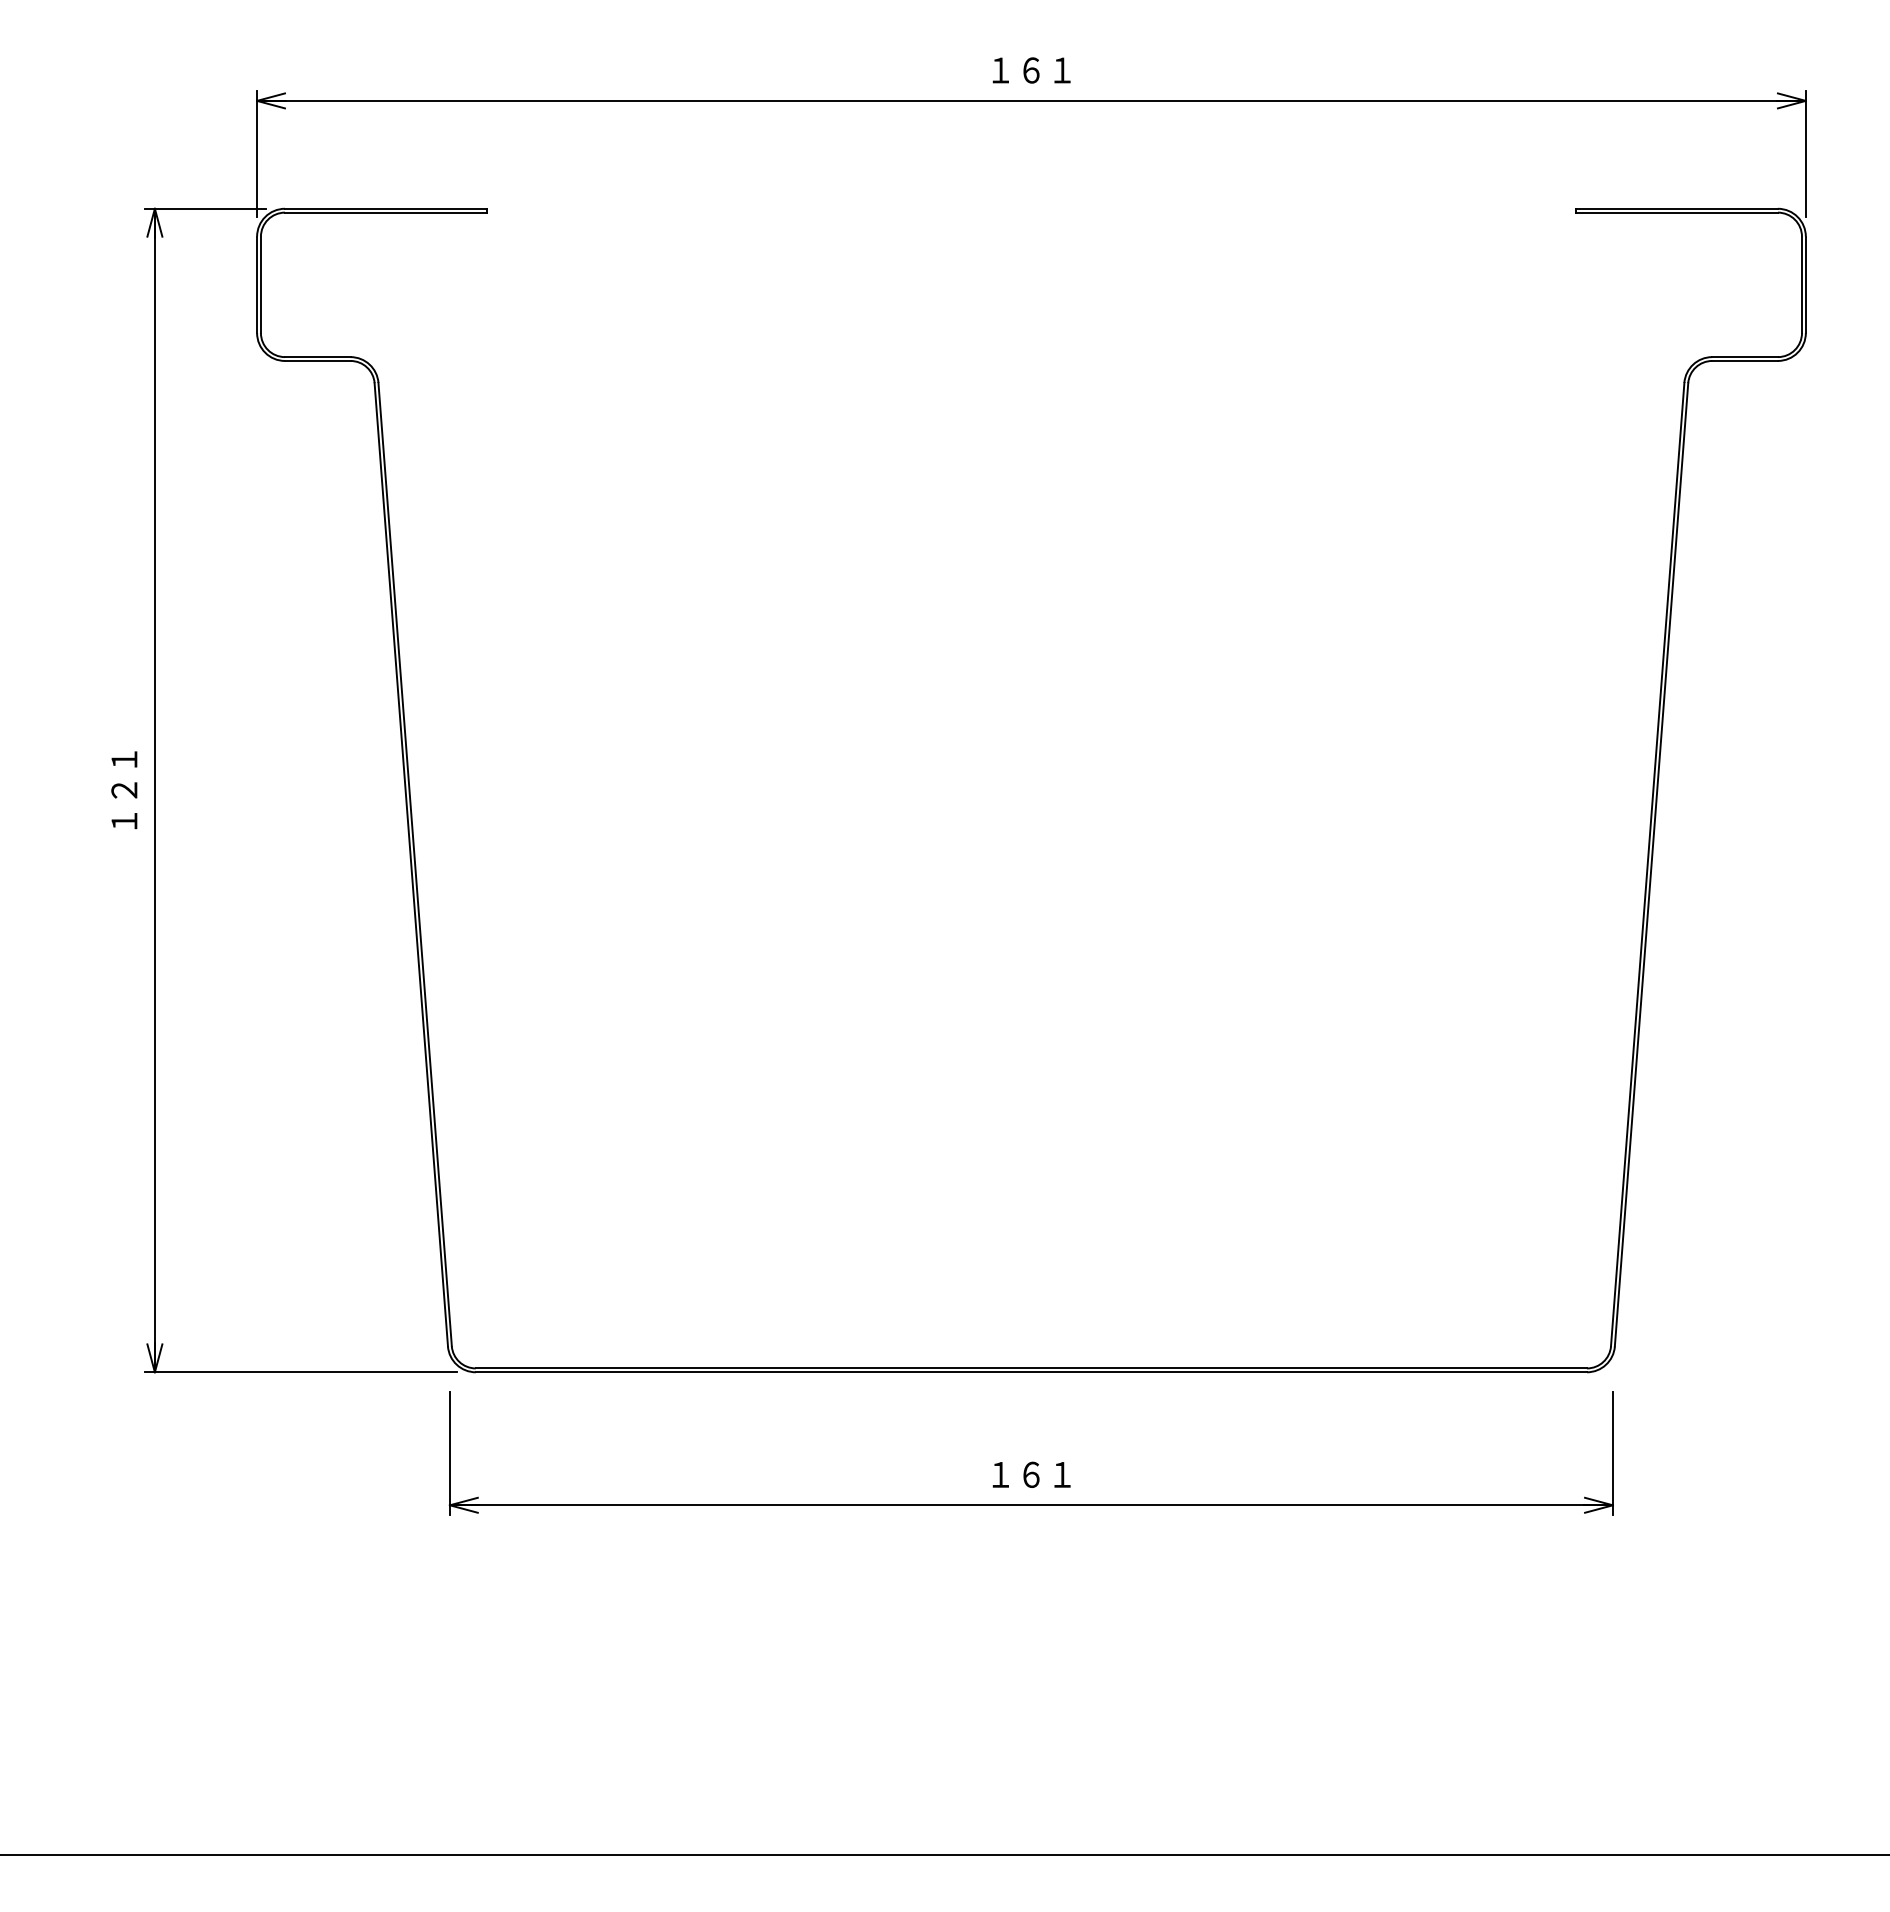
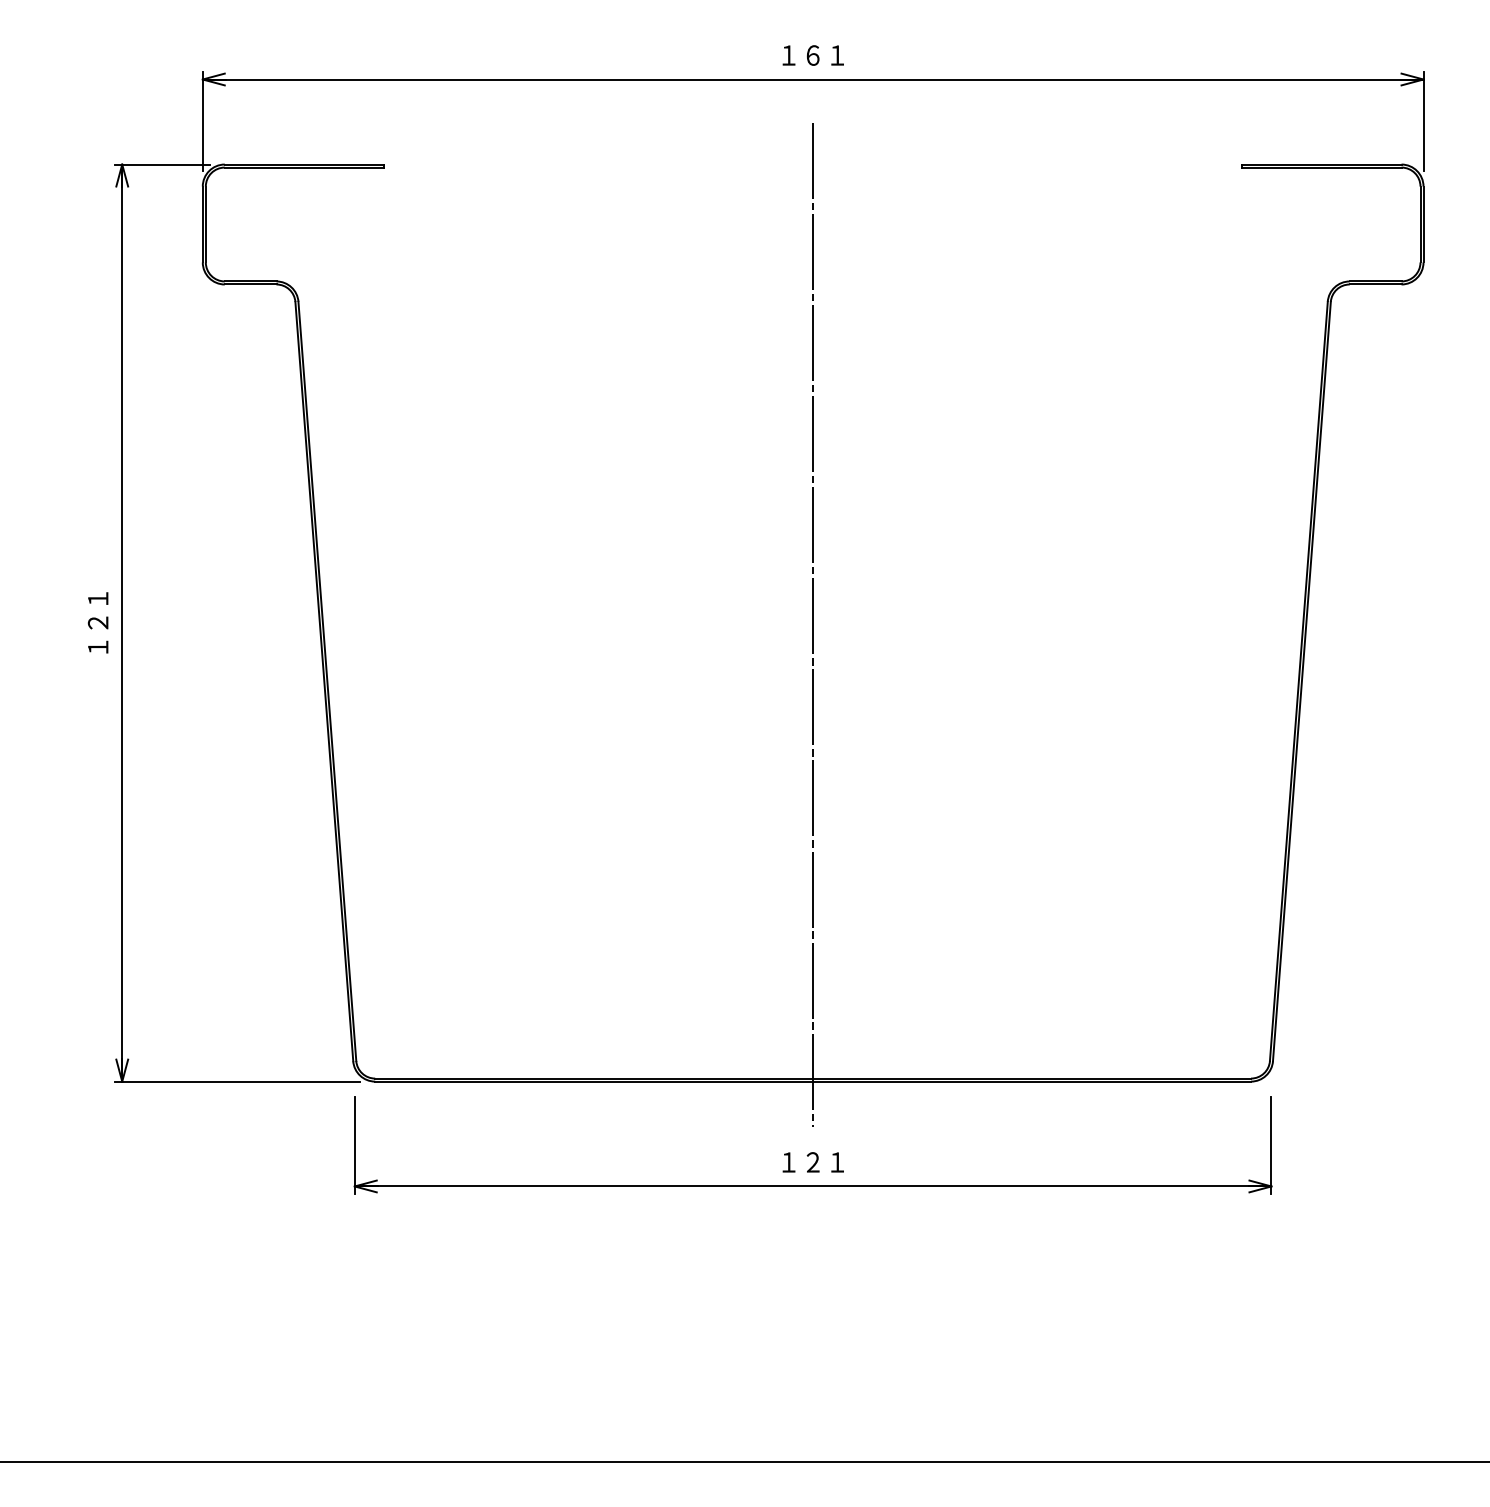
line: (1031, 792) -> (813, 624), added
text: (1031, 1474) -> (813, 1162), １６１ -> １２１

